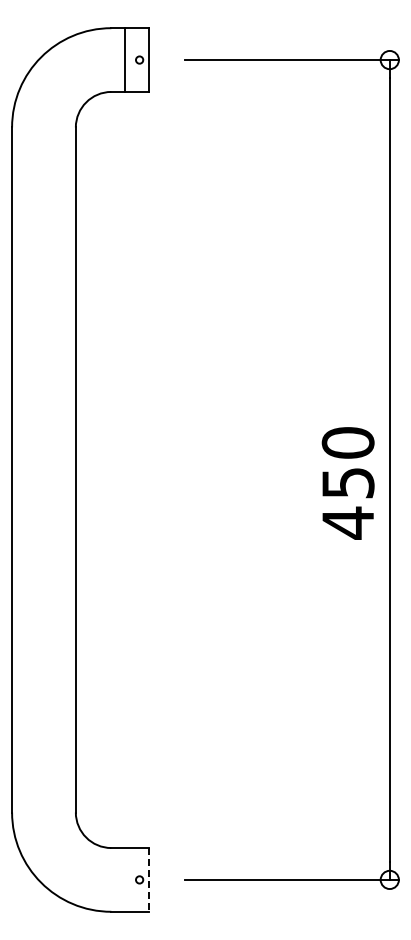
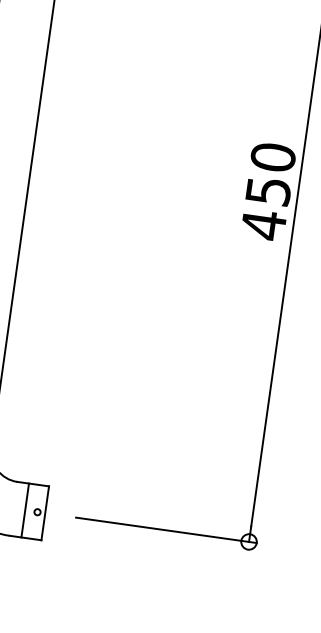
text: (347, 483) -> (267, 191), moved
line: (125, 879) -> (25, 510), added
line: (148, 879) -> (45, 512), dashed -> solid

